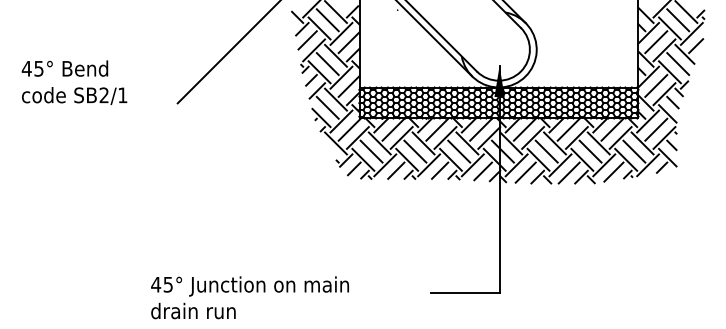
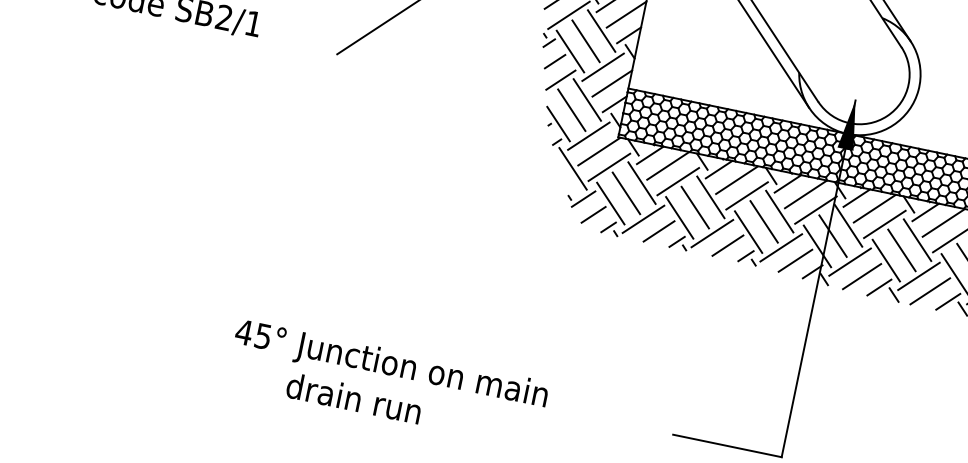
text: (193, 310) -> (354, 397), moved

